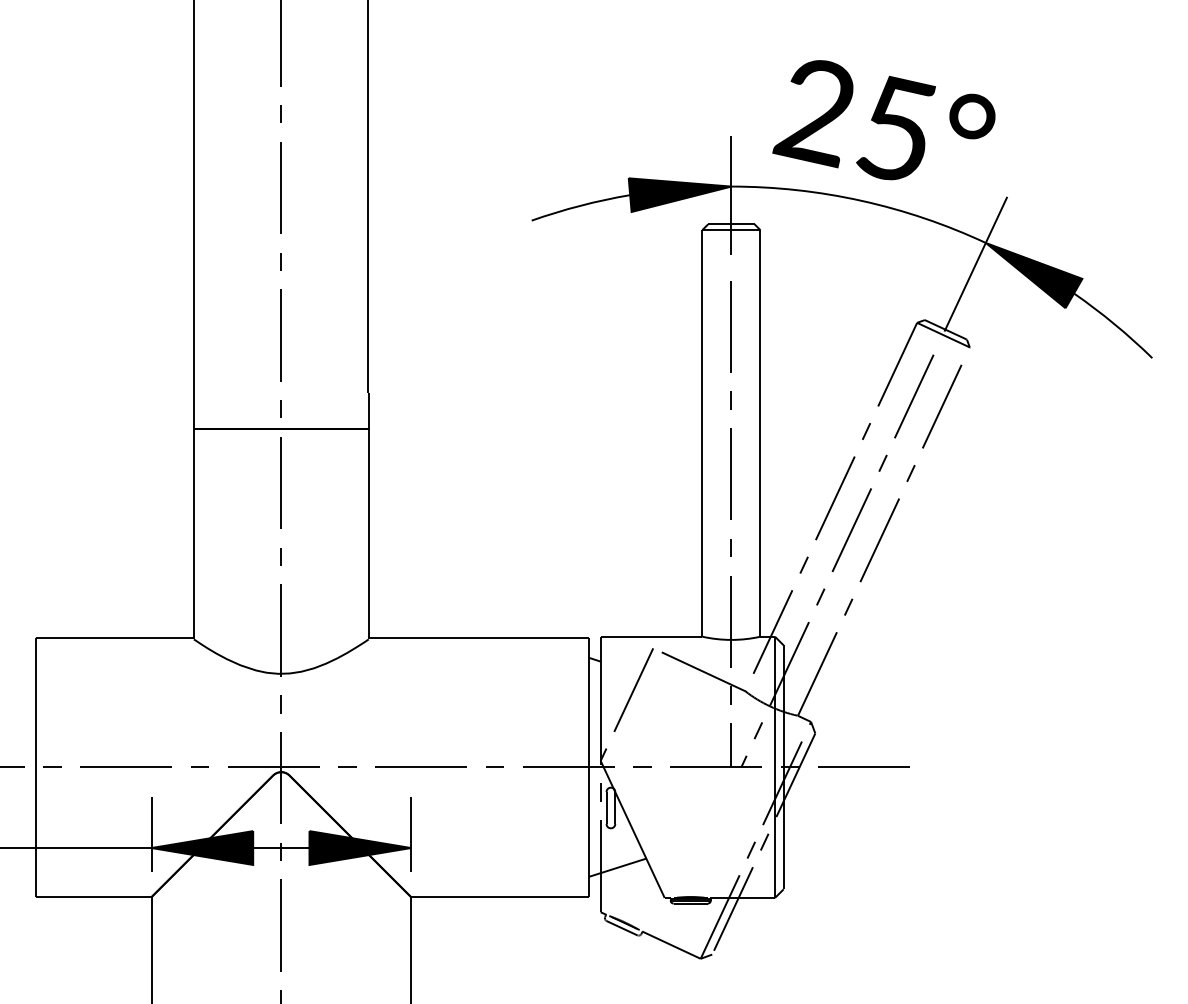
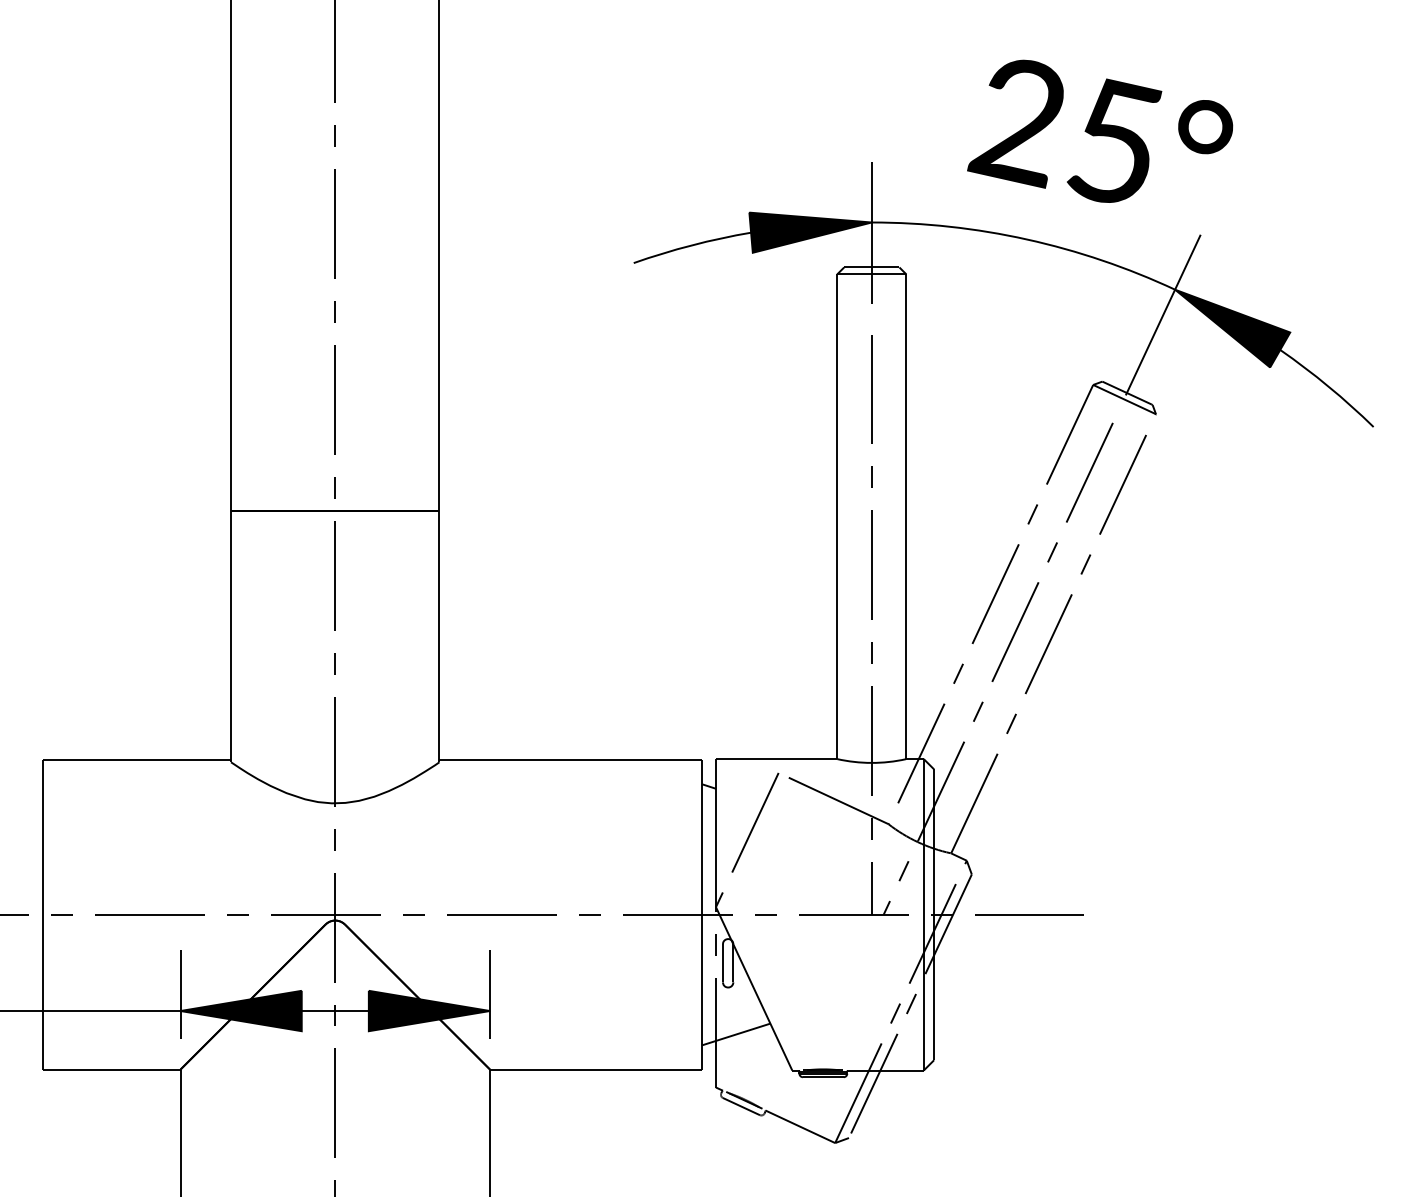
text: (883, 120) -> (1099, 131), moved

